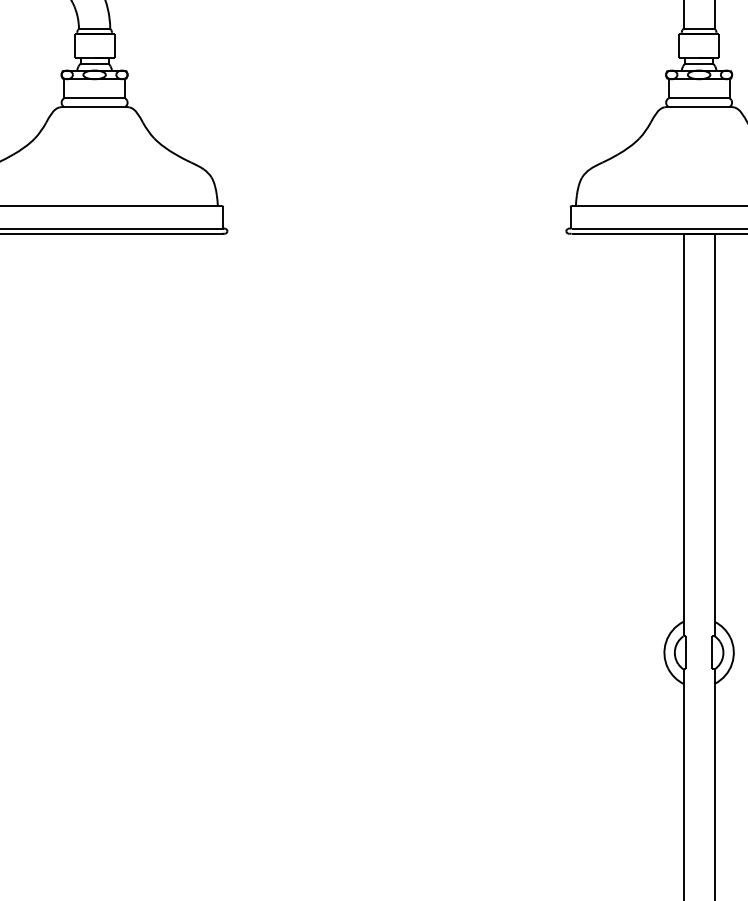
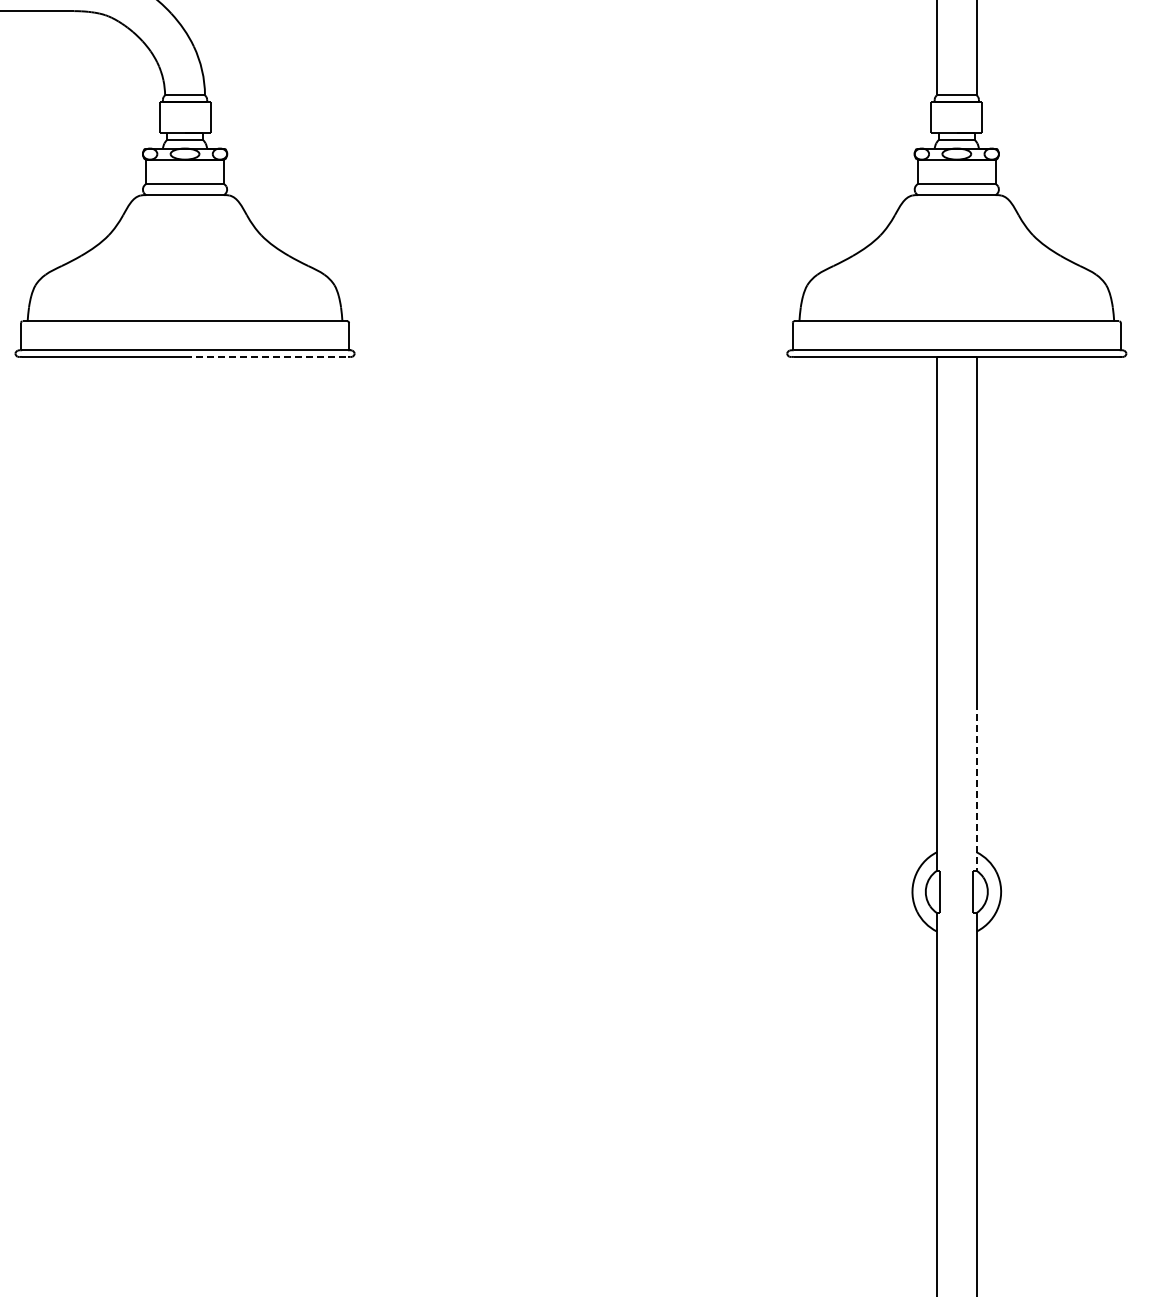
line: (159, 233) -> (267, 356), solid -> dashed
line: (714, 570) -> (976, 786), solid -> dashed

